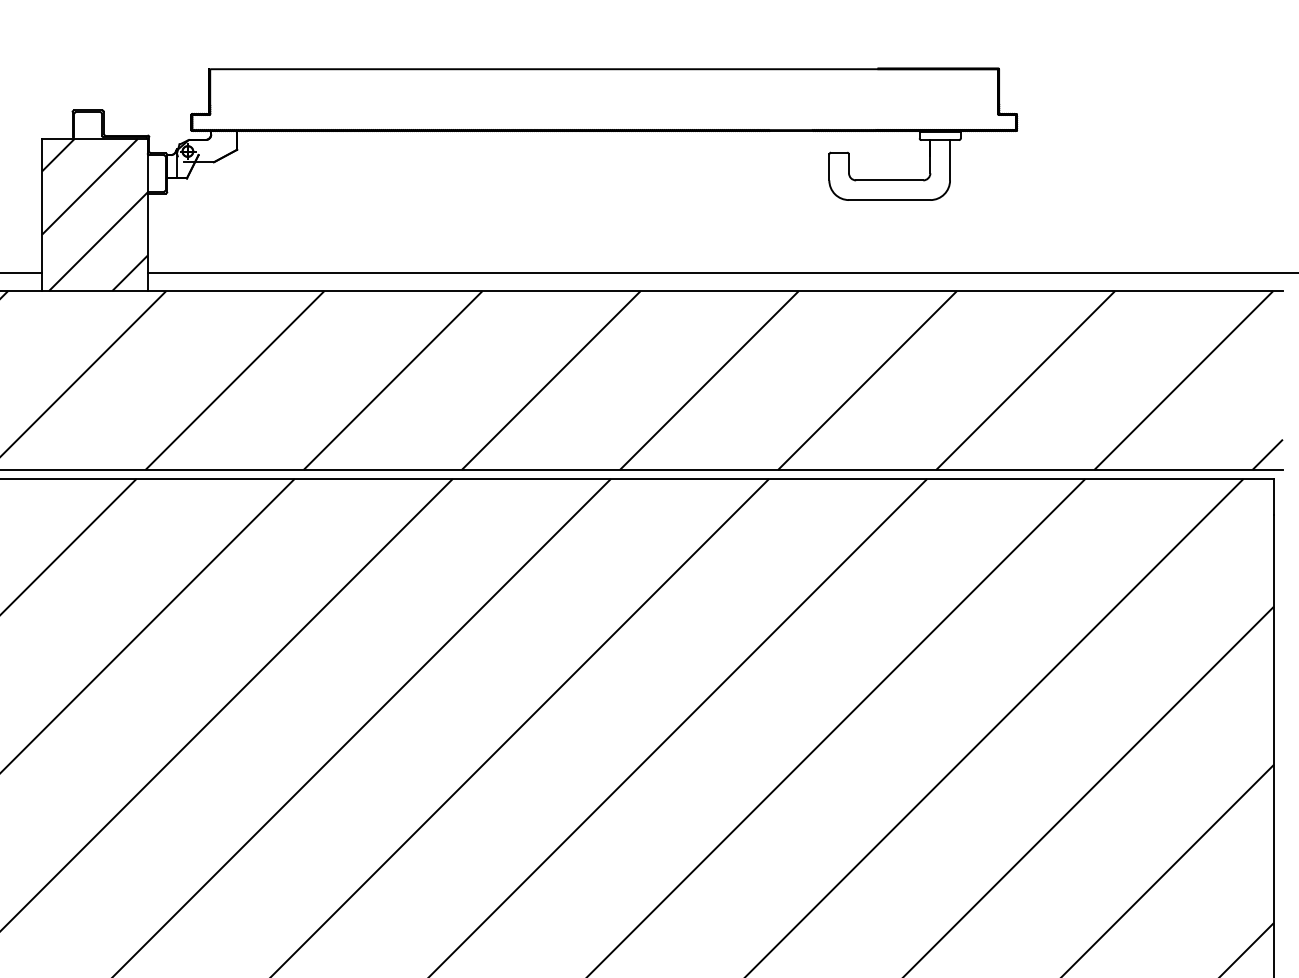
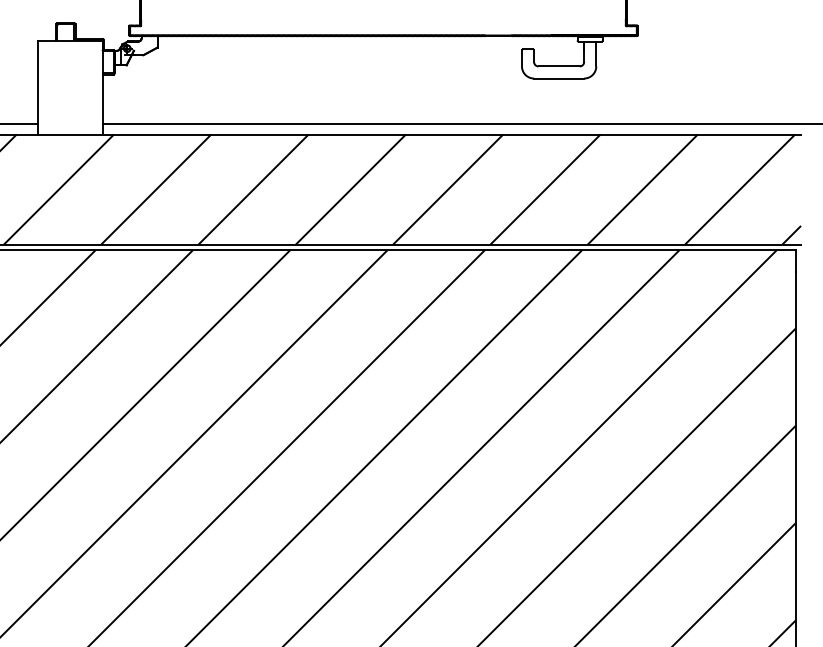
hatch: (93, 214) -> (69, 87), removed

